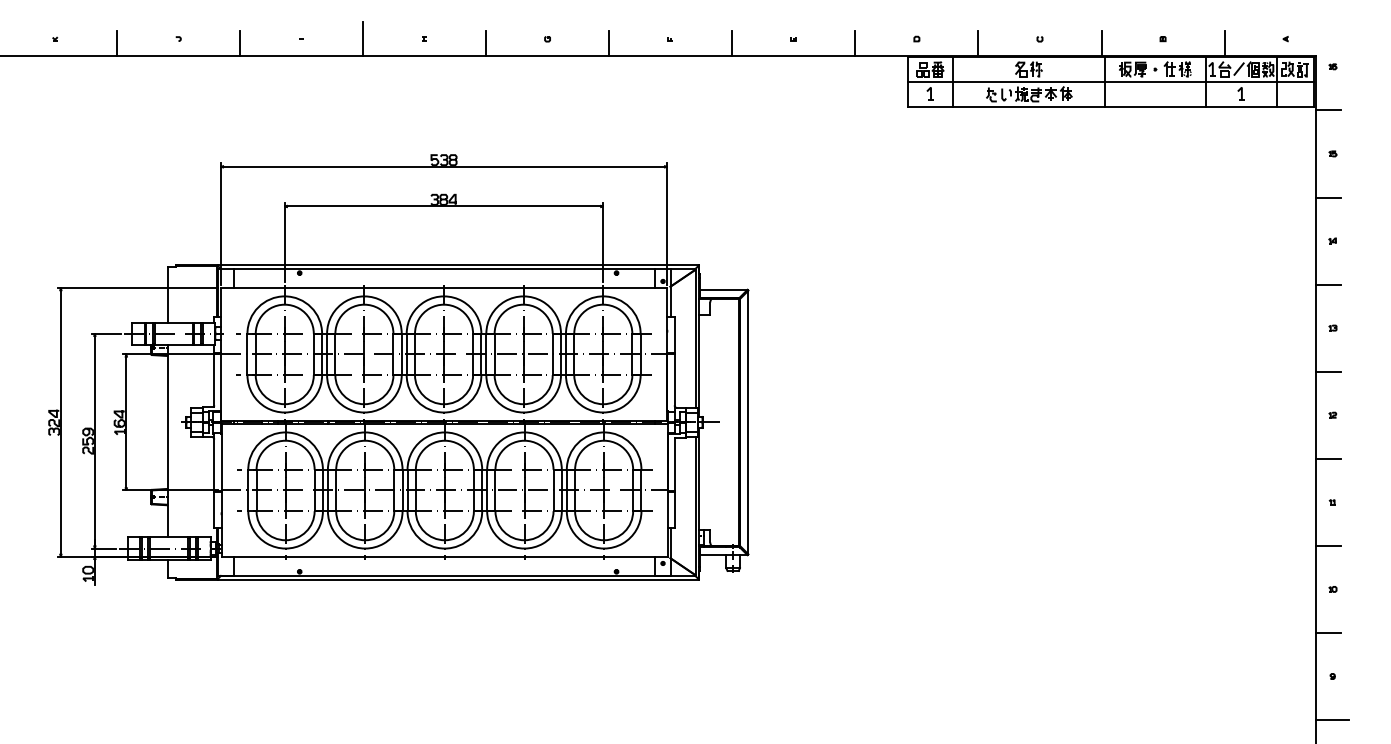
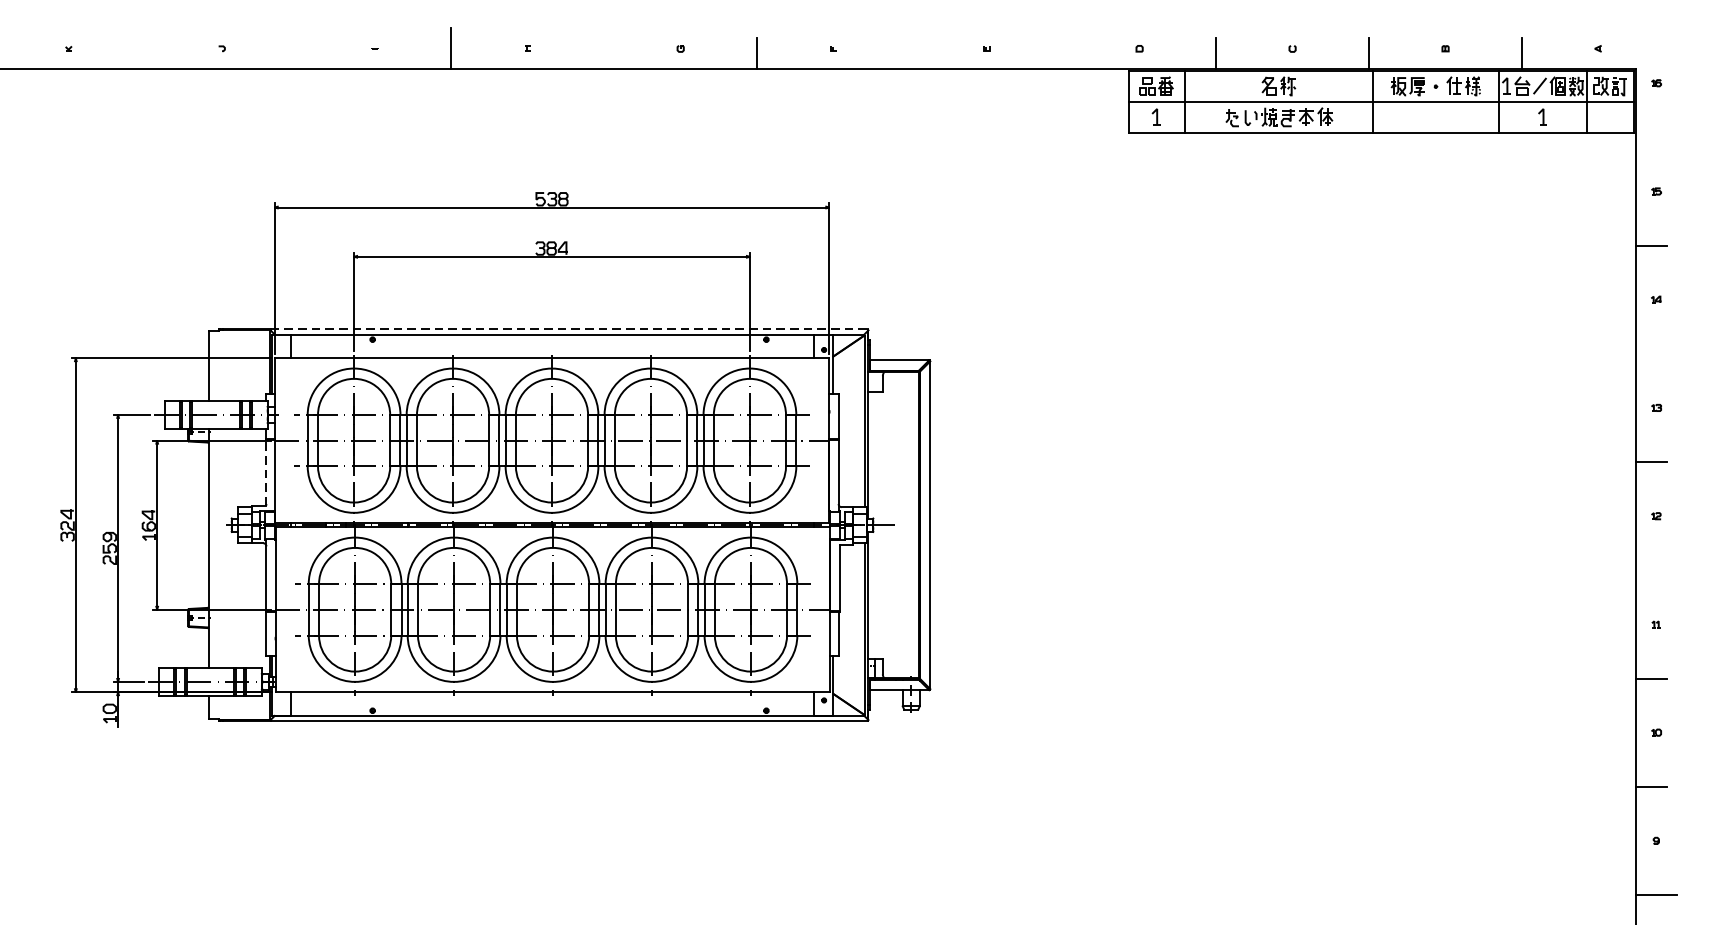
line: (116, 42) -> (144, 53), removed
line: (239, 42) -> (297, 53), removed
line: (486, 42) -> (604, 53), removed
line: (732, 42) -> (910, 53), removed
line: (855, 42) -> (1063, 53), removed
line: (1328, 110) -> (1651, 137), removed
line: (458, 264) -> (569, 328), solid -> dashed
line: (1328, 284) -> (1651, 353), removed
line: (214, 380) -> (266, 473), solid -> dashed
line: (1328, 458) -> (1651, 569), removed

